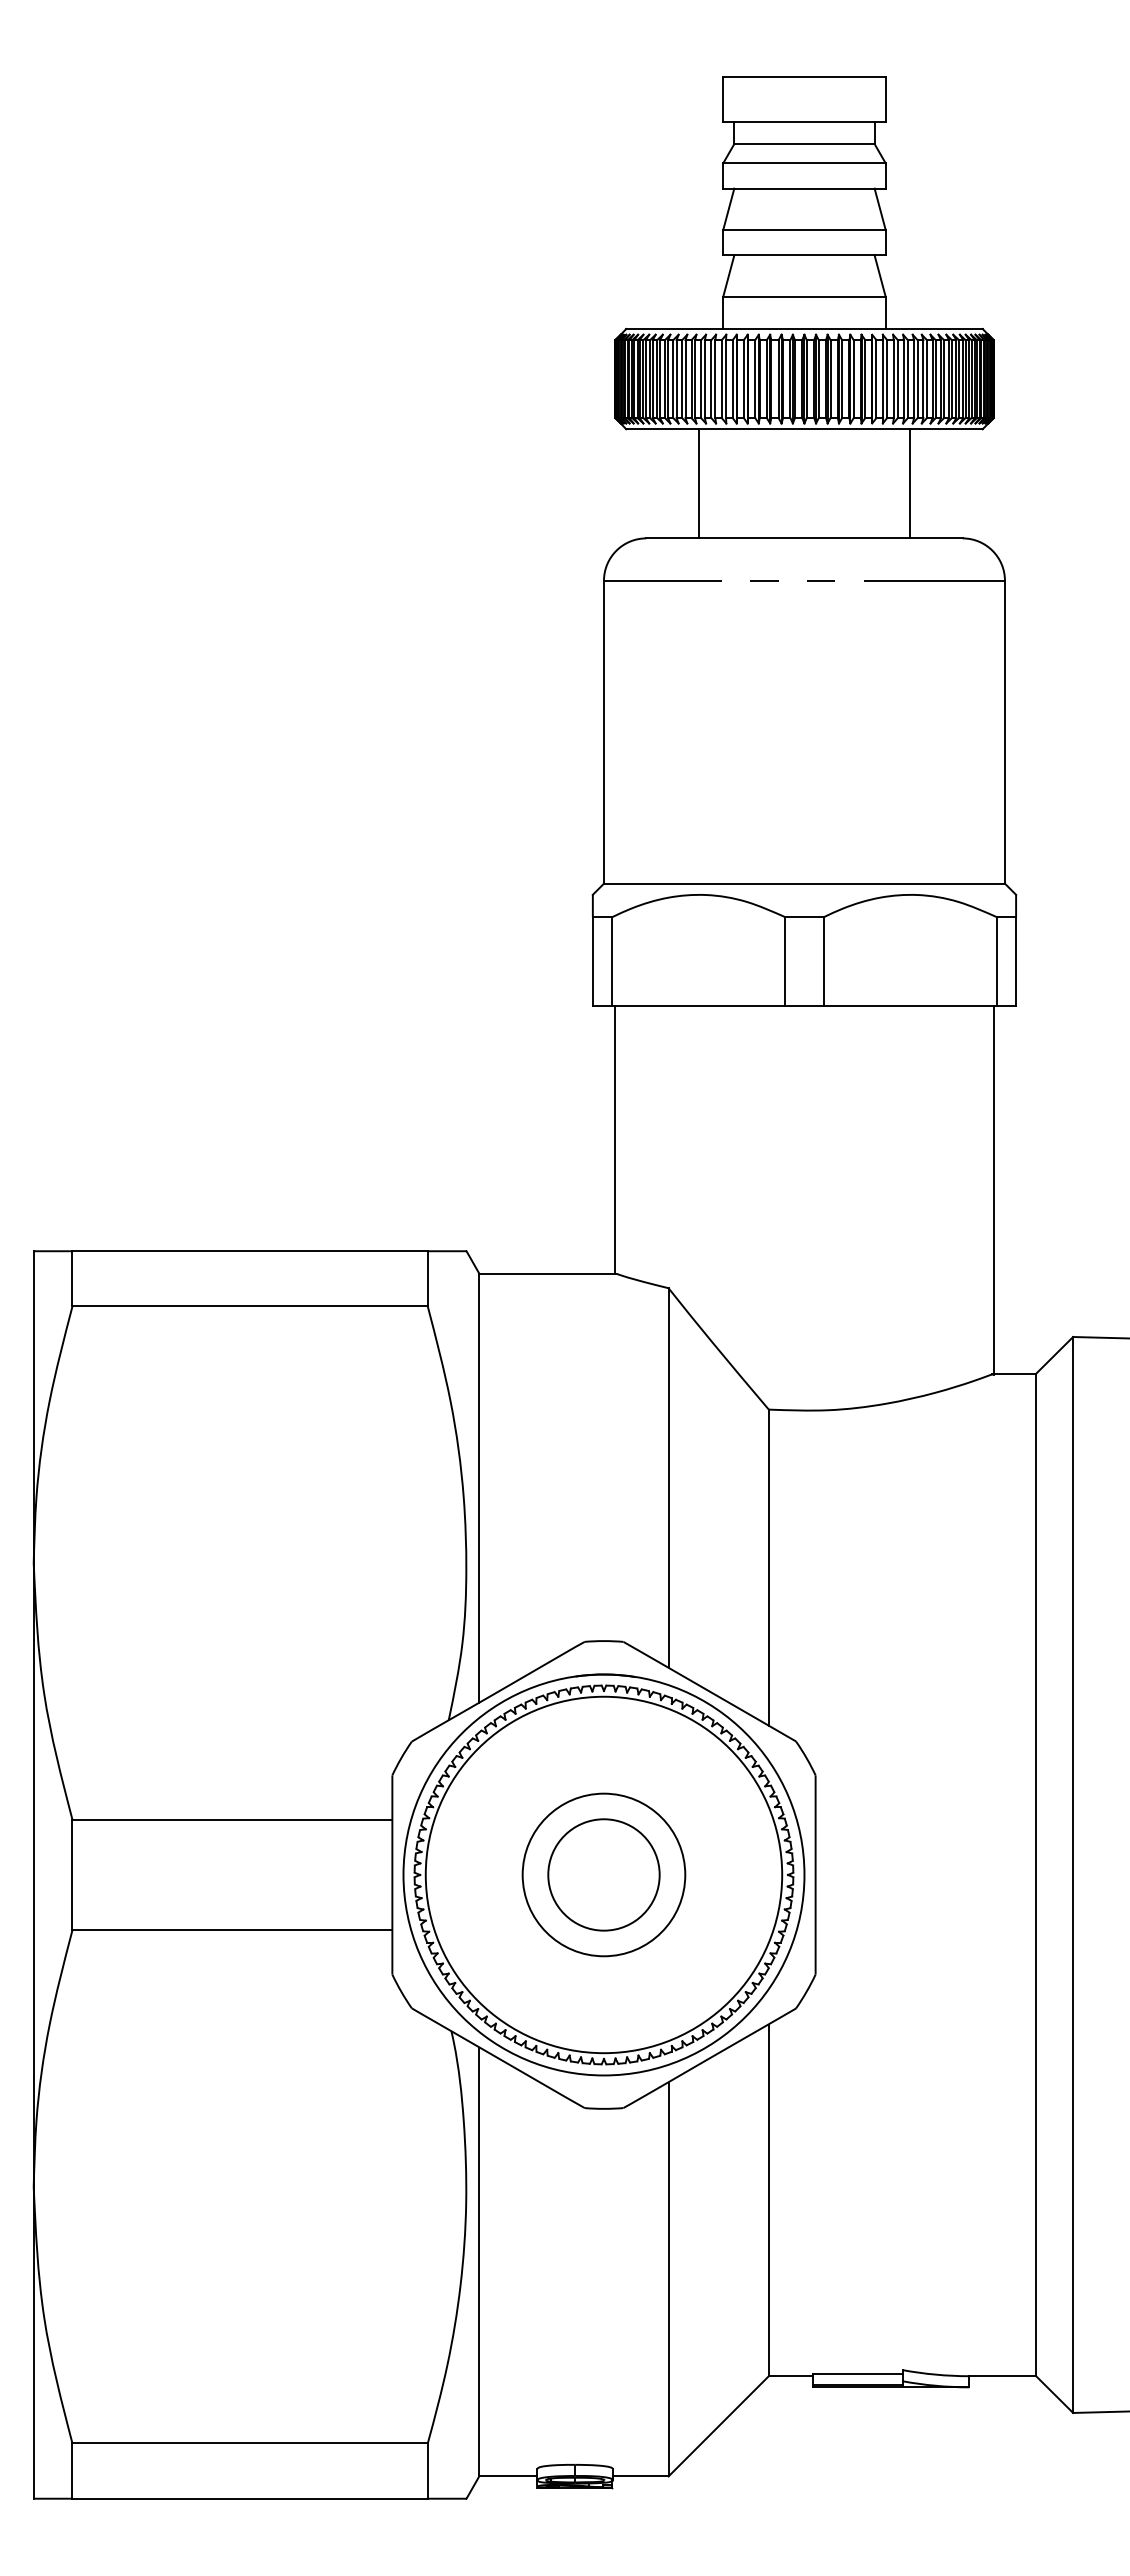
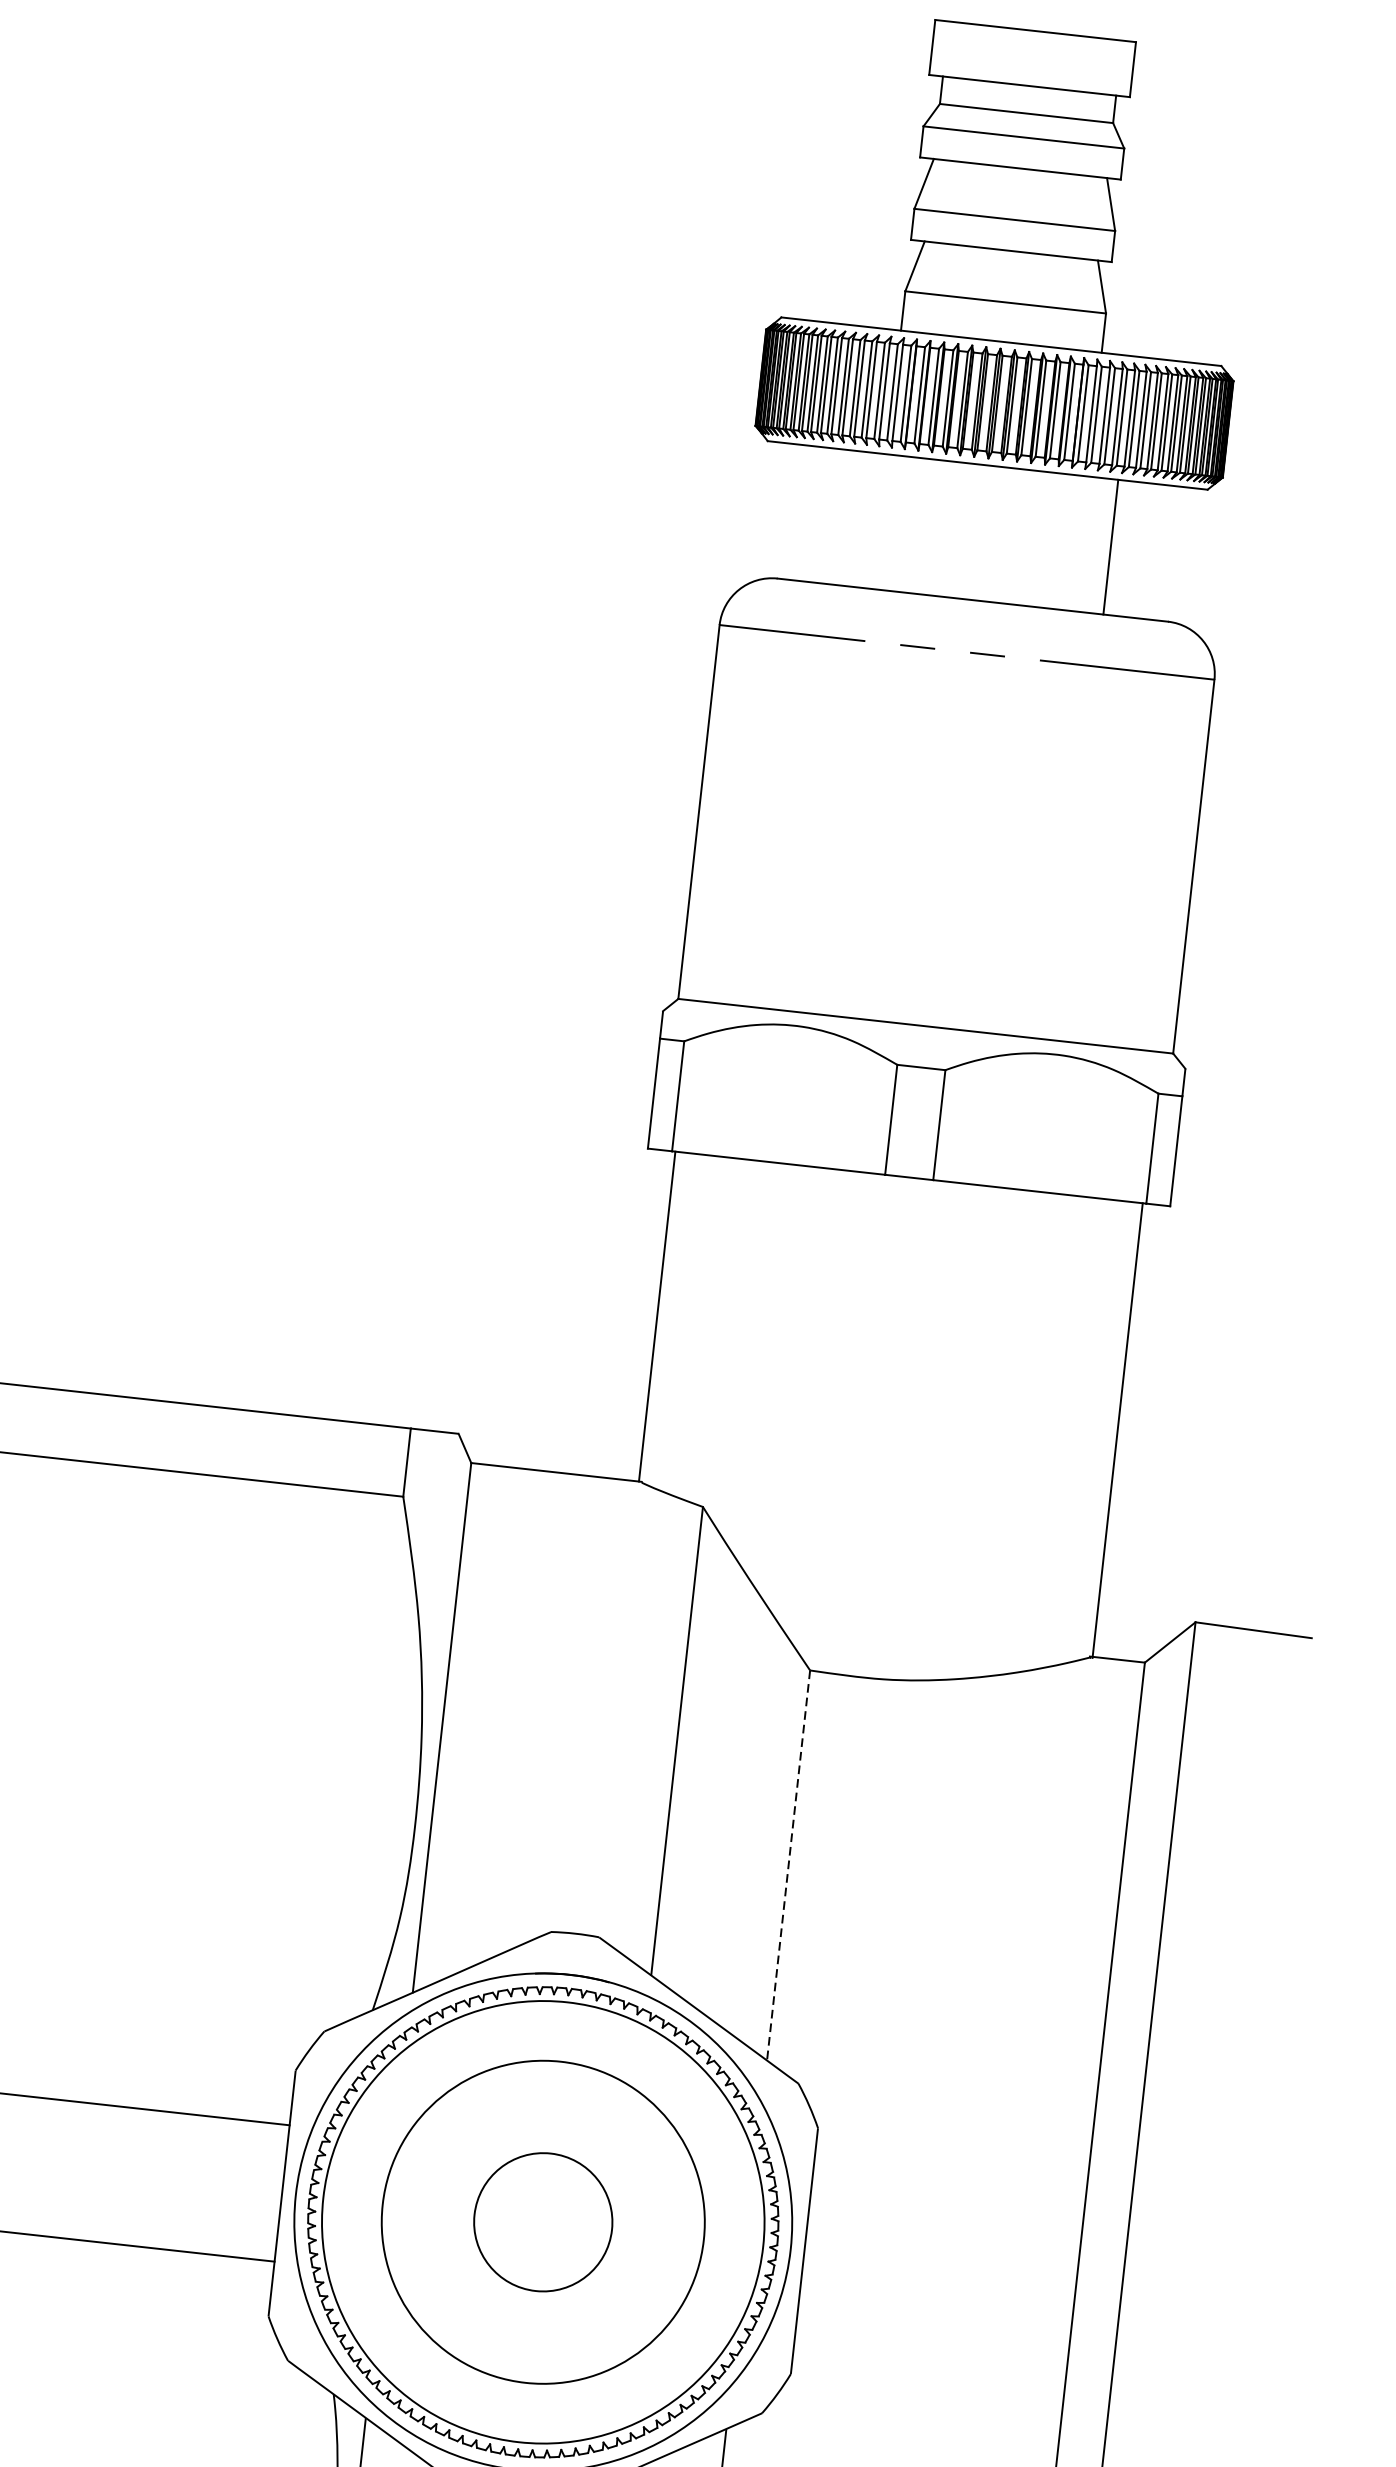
line: (698, 483) -> (849, 517), removed
line: (768, 1567) -> (788, 1865), solid -> dashed
circle: (603, 1874) -> (542, 2221), size x1.6

